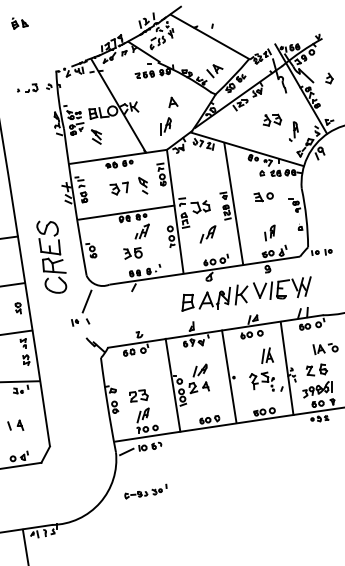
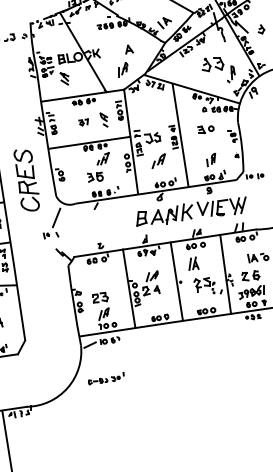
part: (272, 119) -> (213, 64), size x1.4
part: (118, 188) -> (83, 122), size x0.6
part: (267, 355) -> (193, 263), moved

